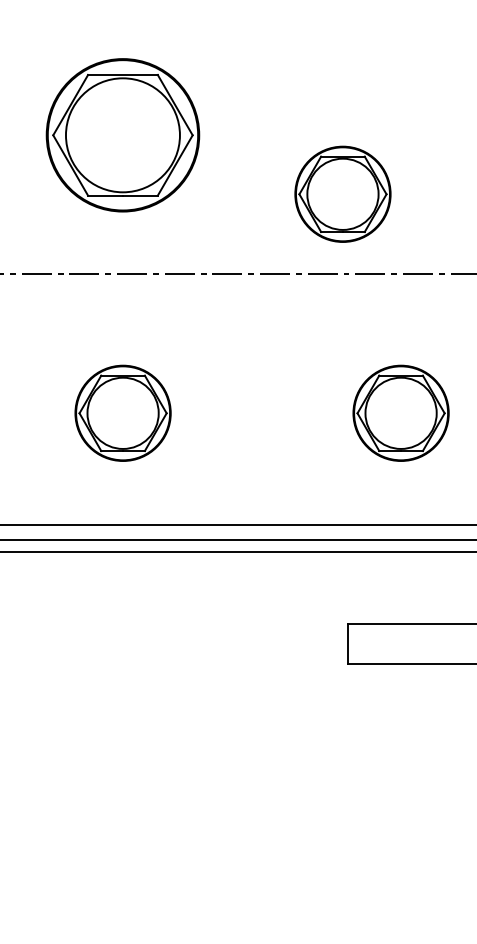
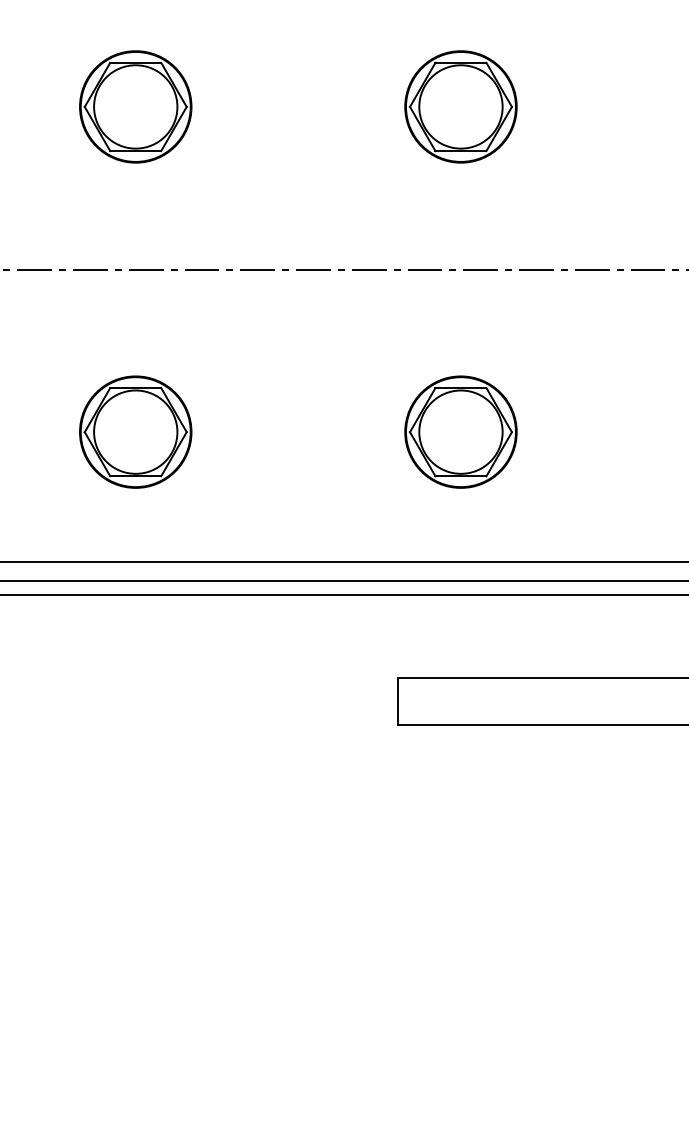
part: (122, 134) -> (135, 106), size x0.62
part: (342, 193) -> (460, 106), moved

